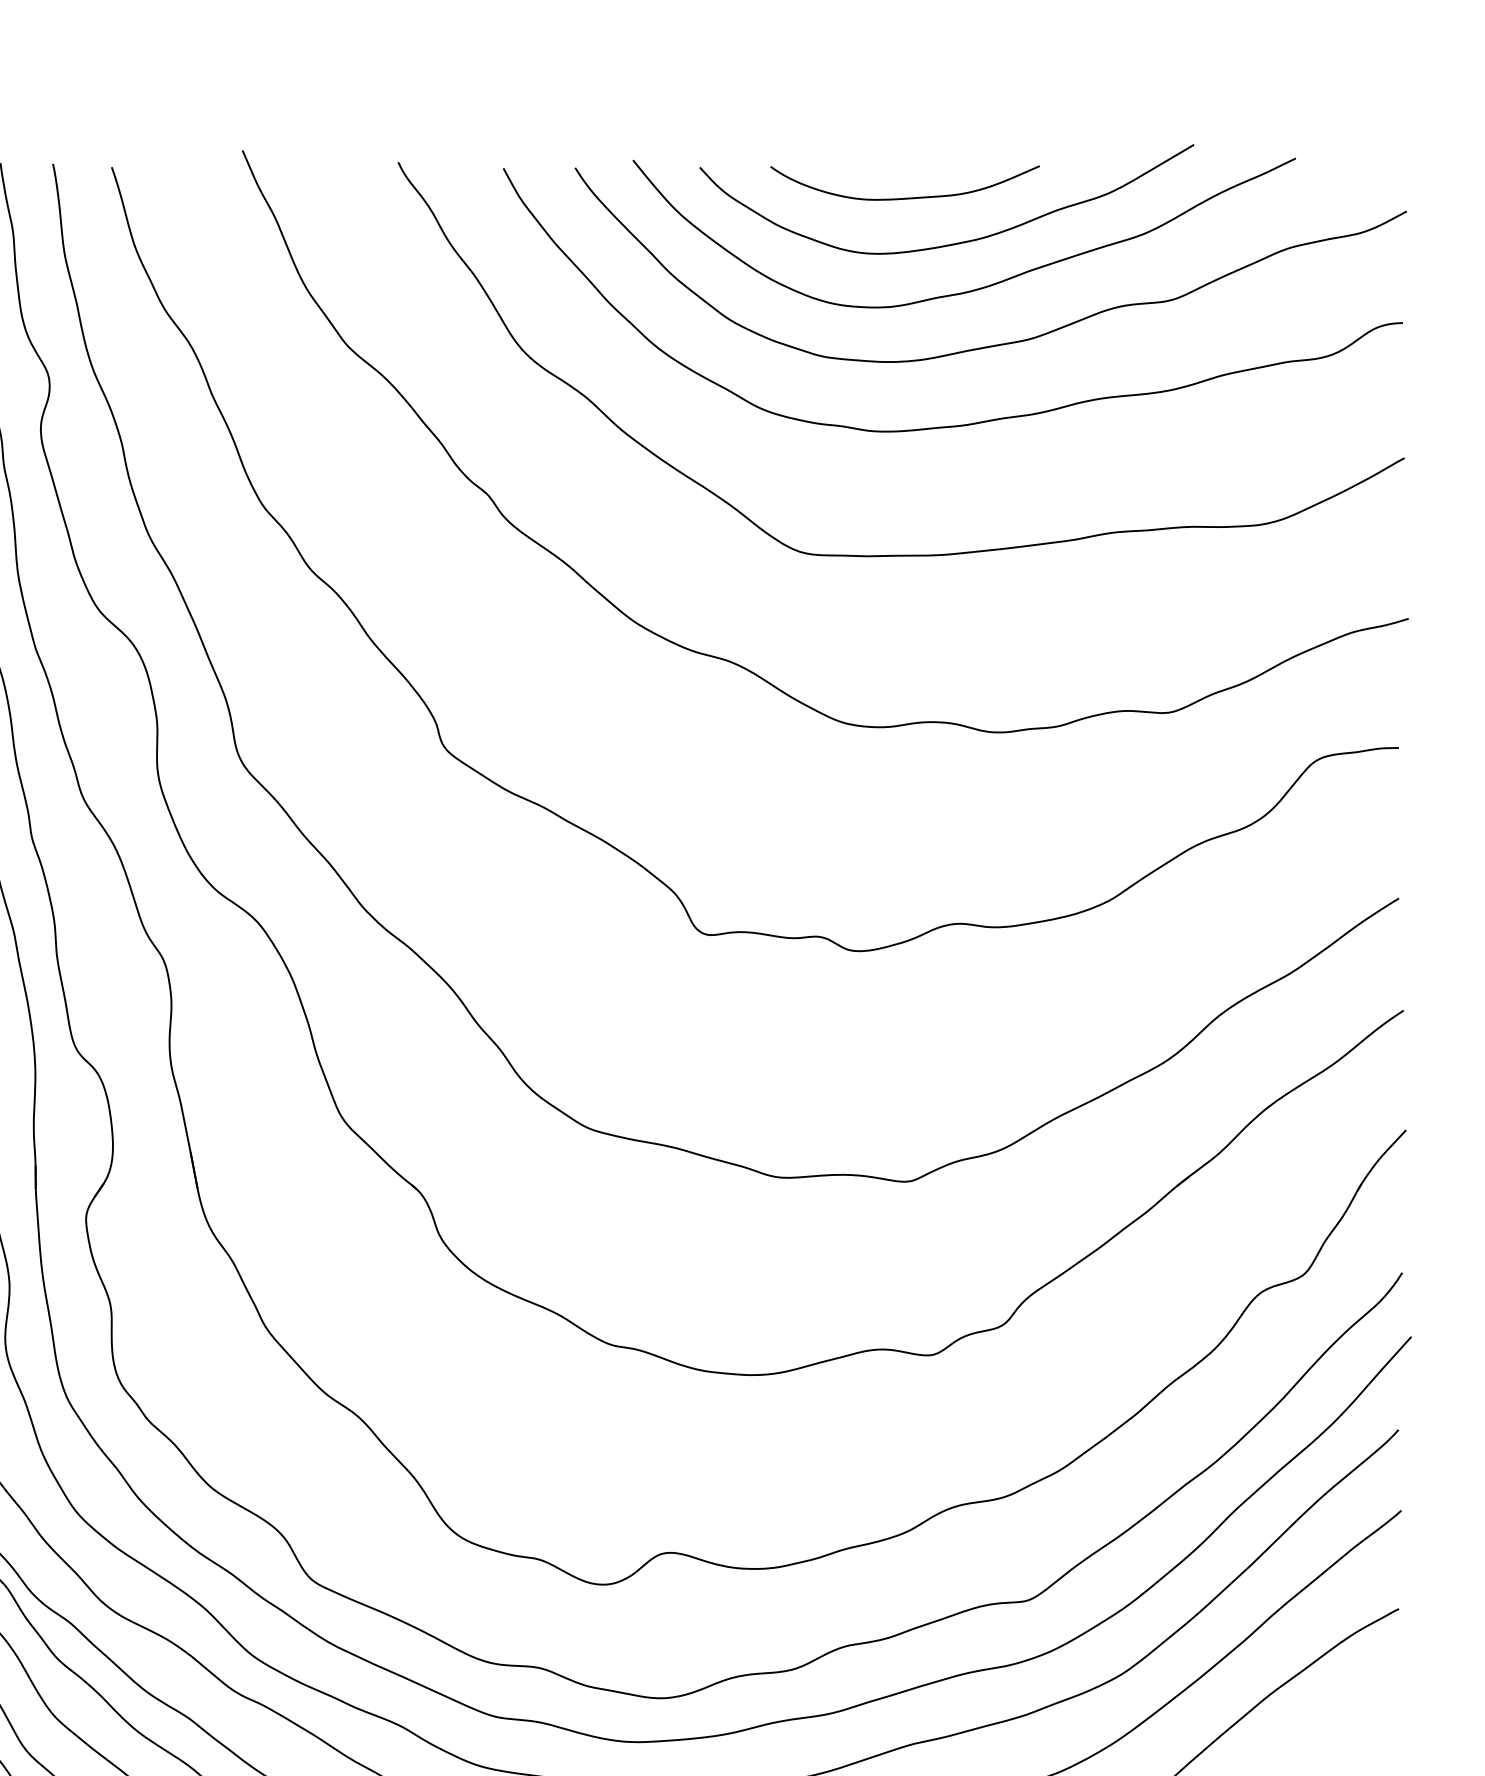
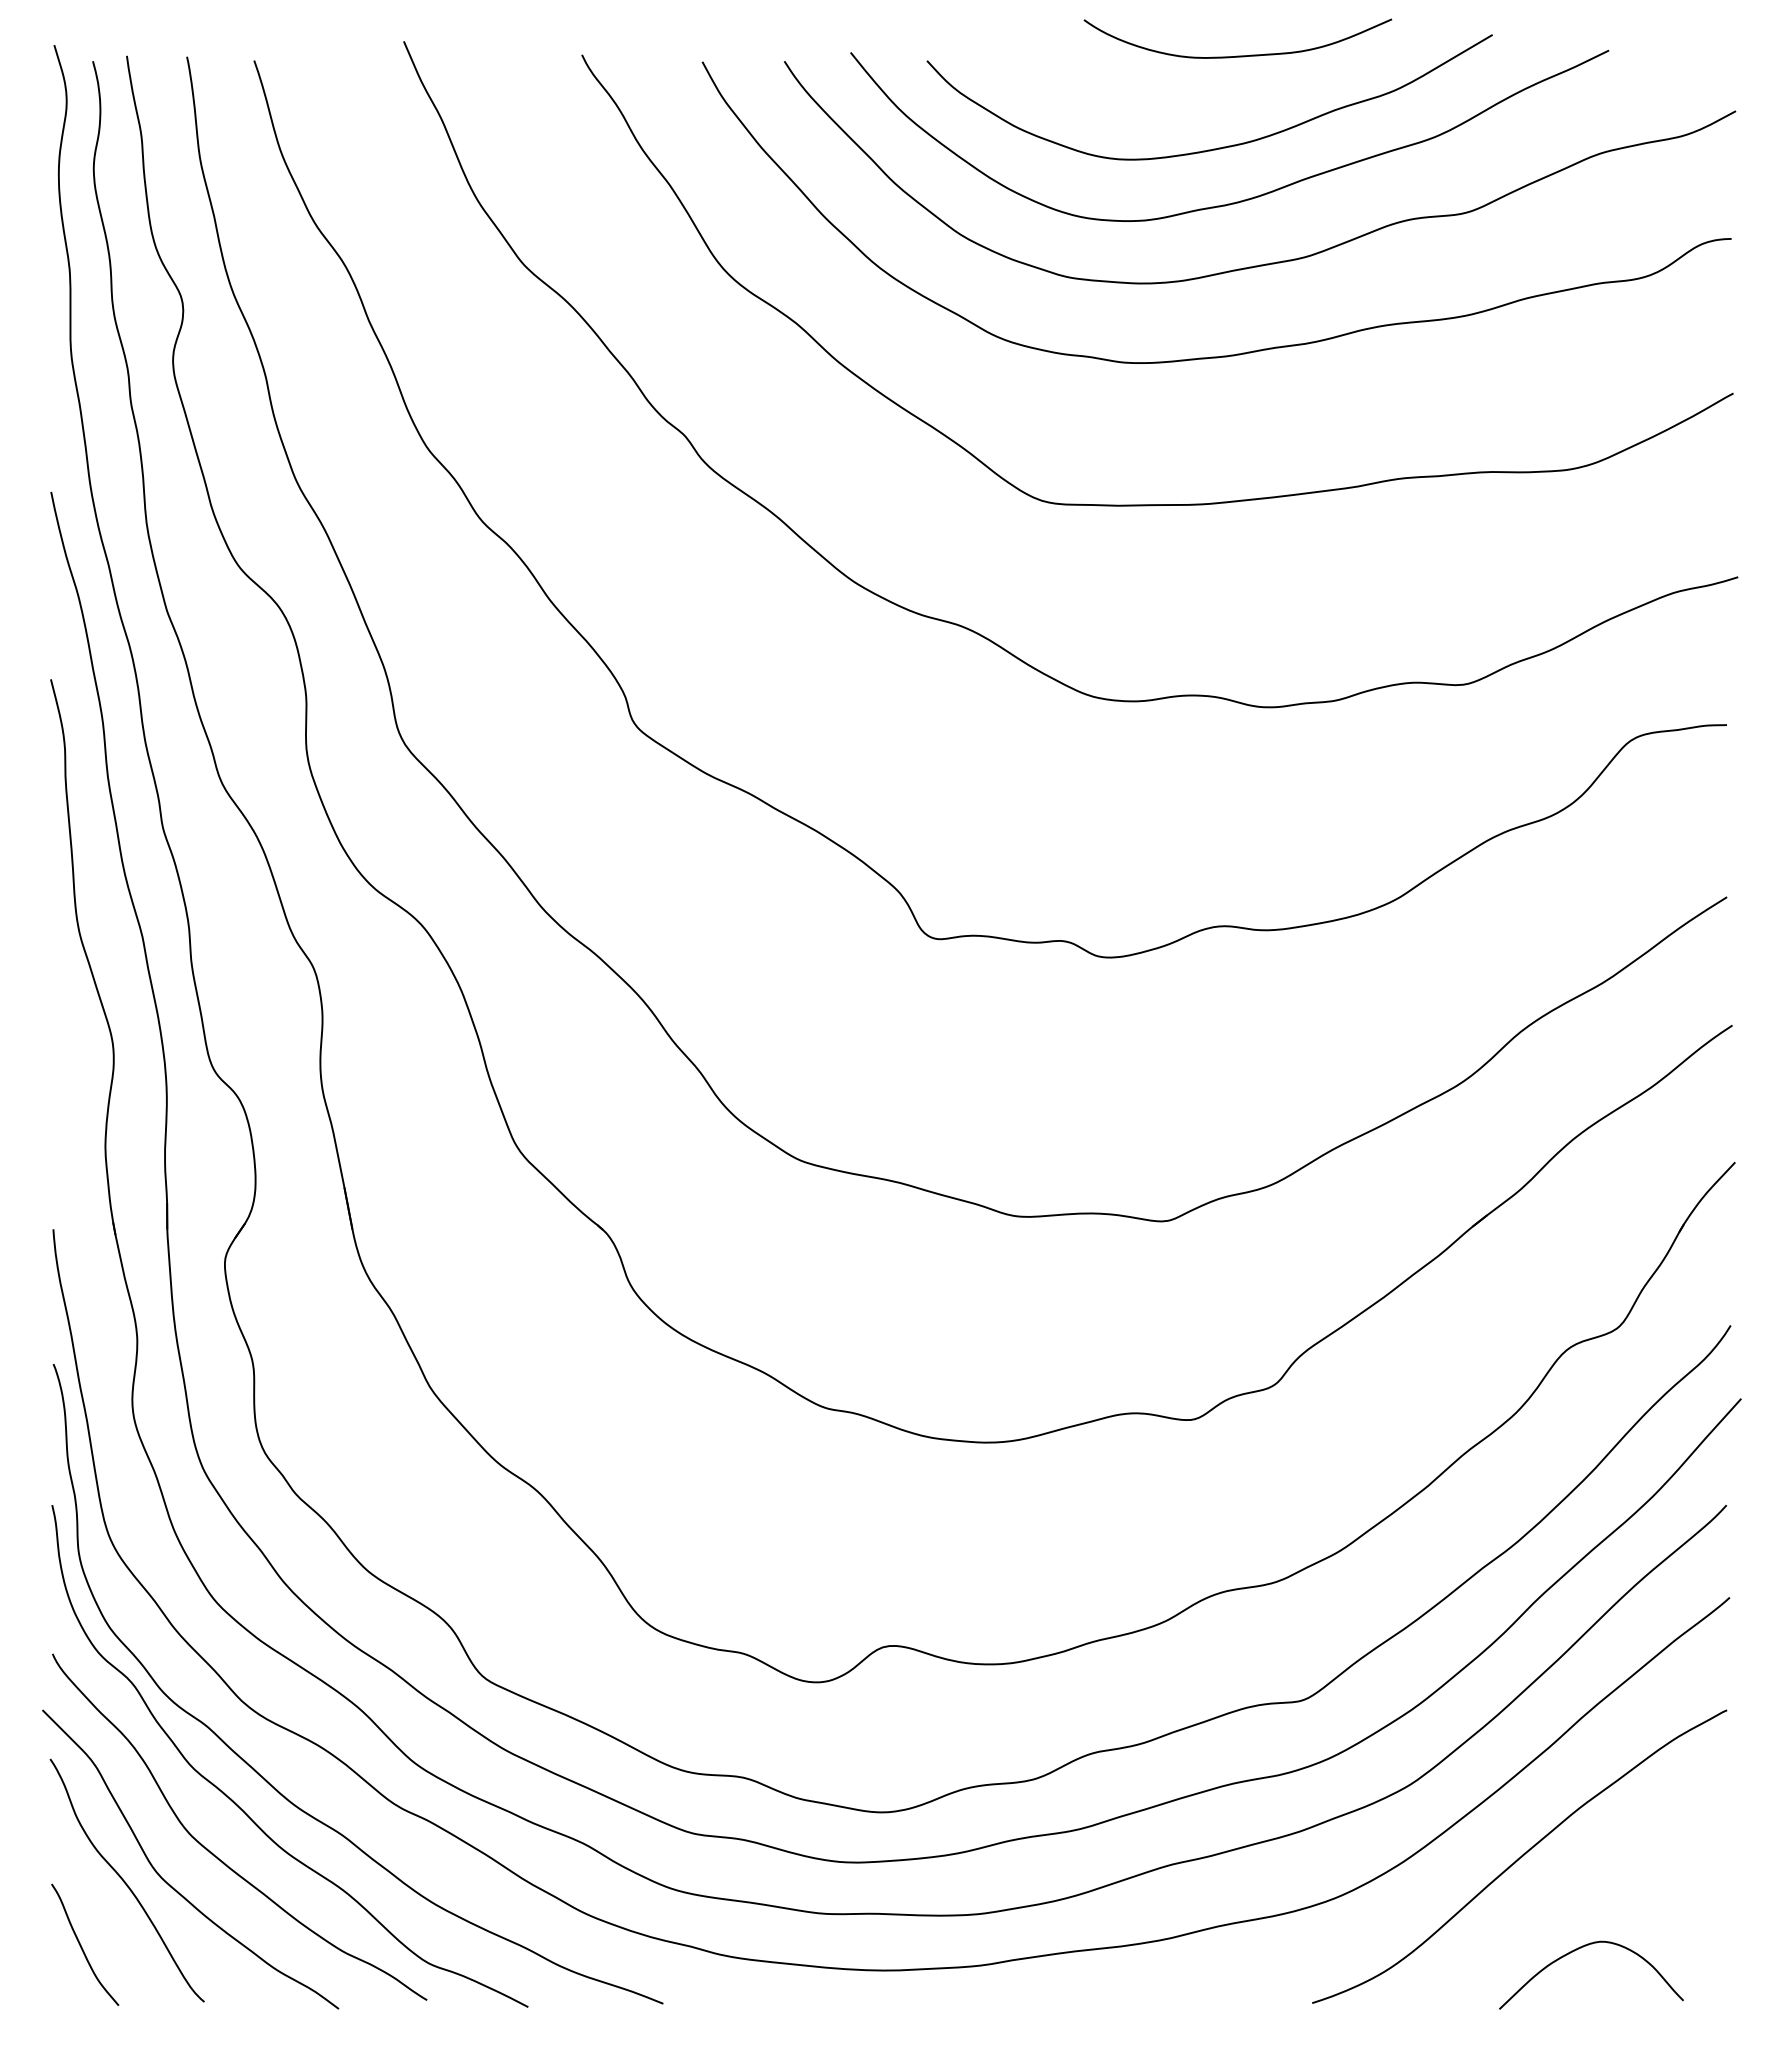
curve: (904, 197) -> (1237, 55), moved

